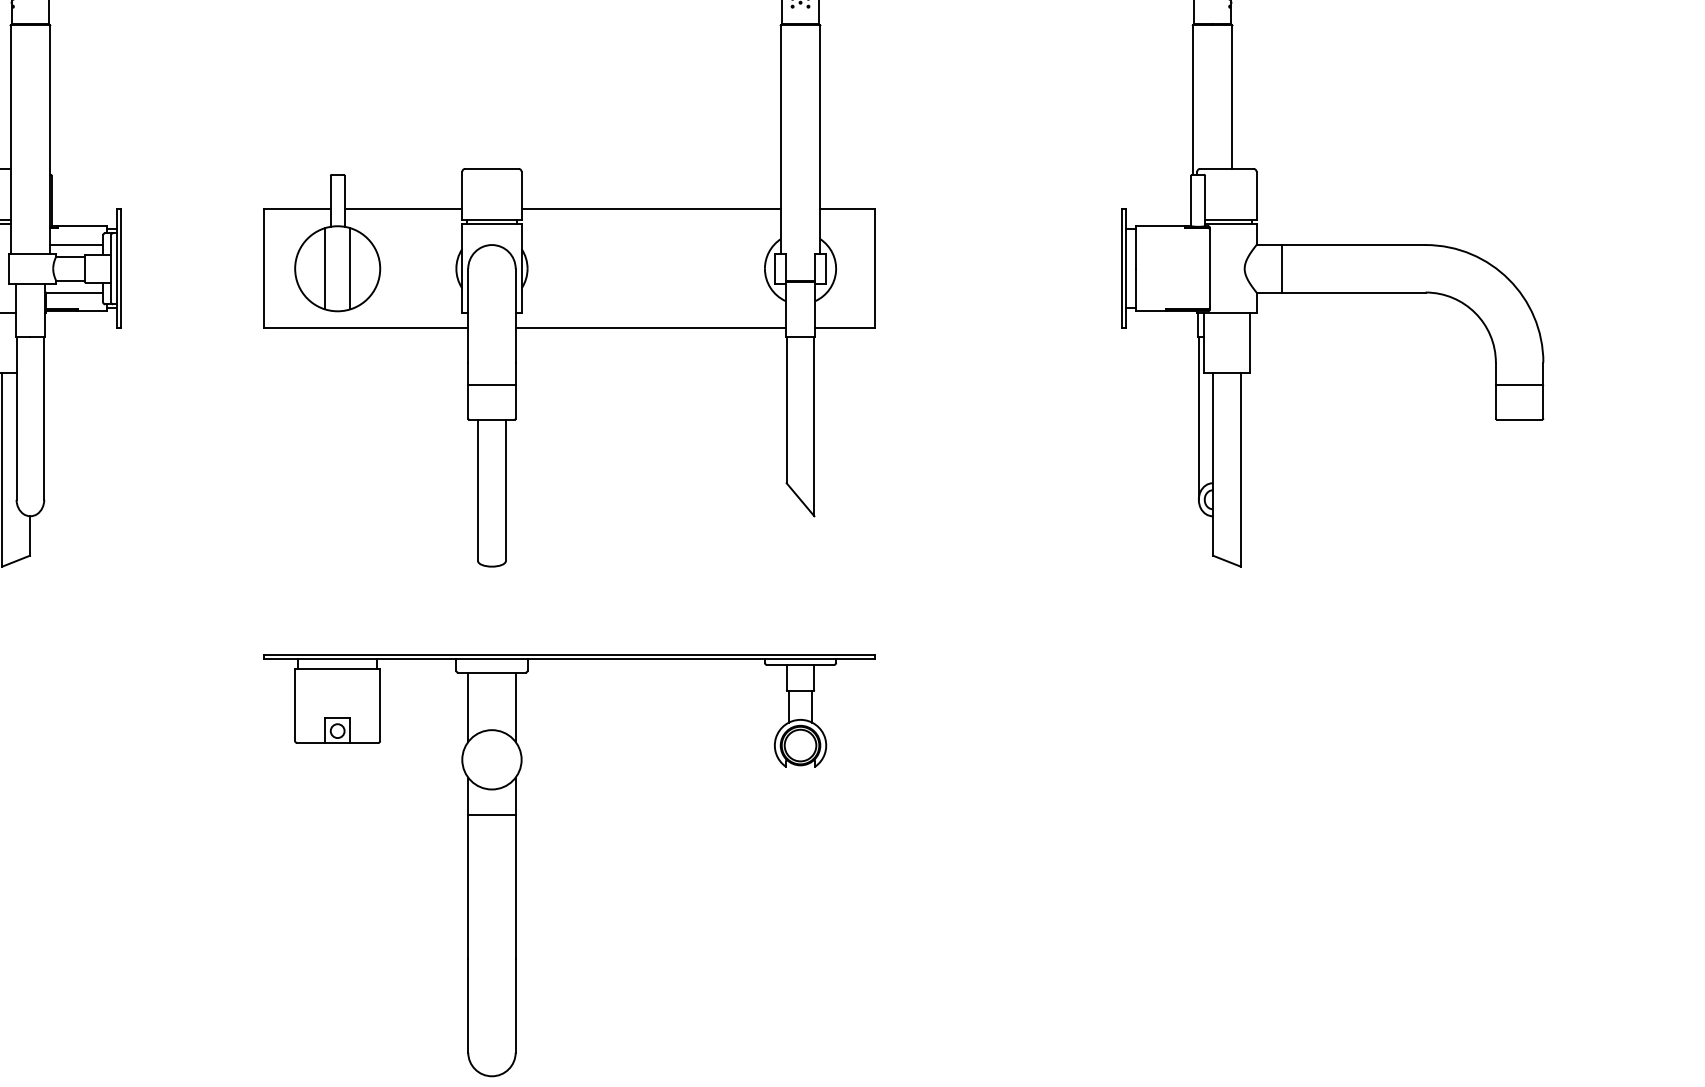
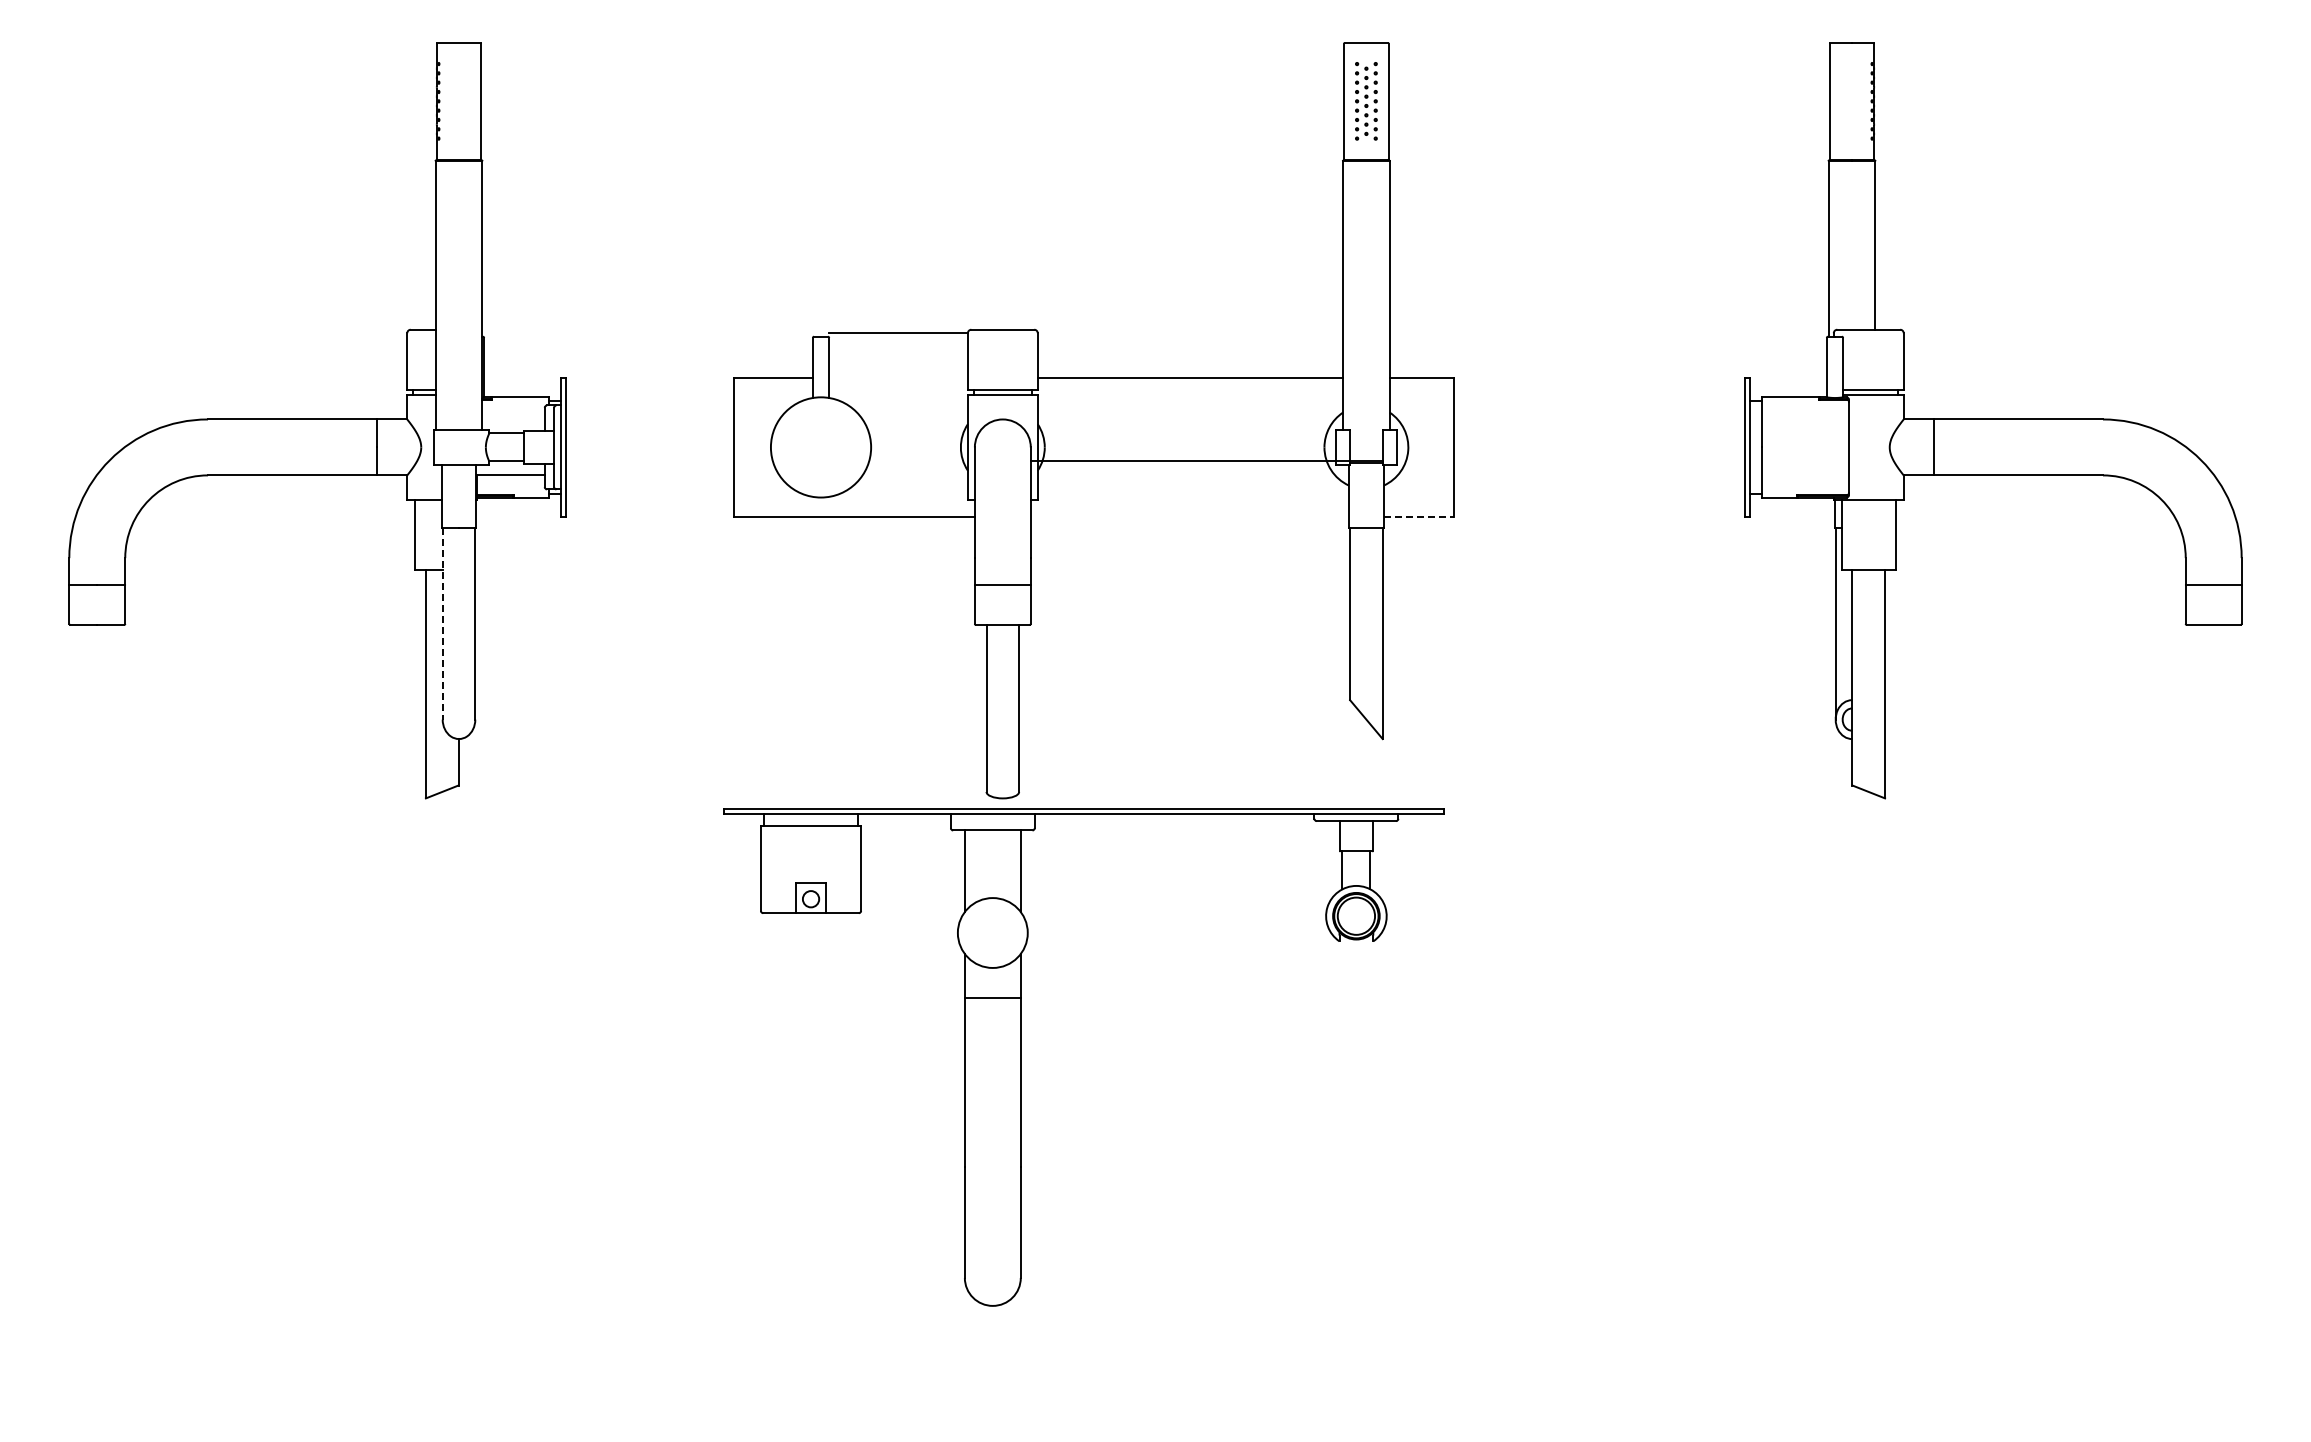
line: (403, 209) -> (898, 332), moved
line: (76, 245) -> (513, 419), removed
line: (325, 268) -> (806, 447), removed
line: (349, 268) -> (835, 447), removed
line: (650, 328) -> (1189, 461), moved
line: (844, 328) -> (1418, 517), solid -> dashed
line: (16, 418) -> (442, 623), solid -> dashed
part: (516, 865) -> (1021, 1057), moved

